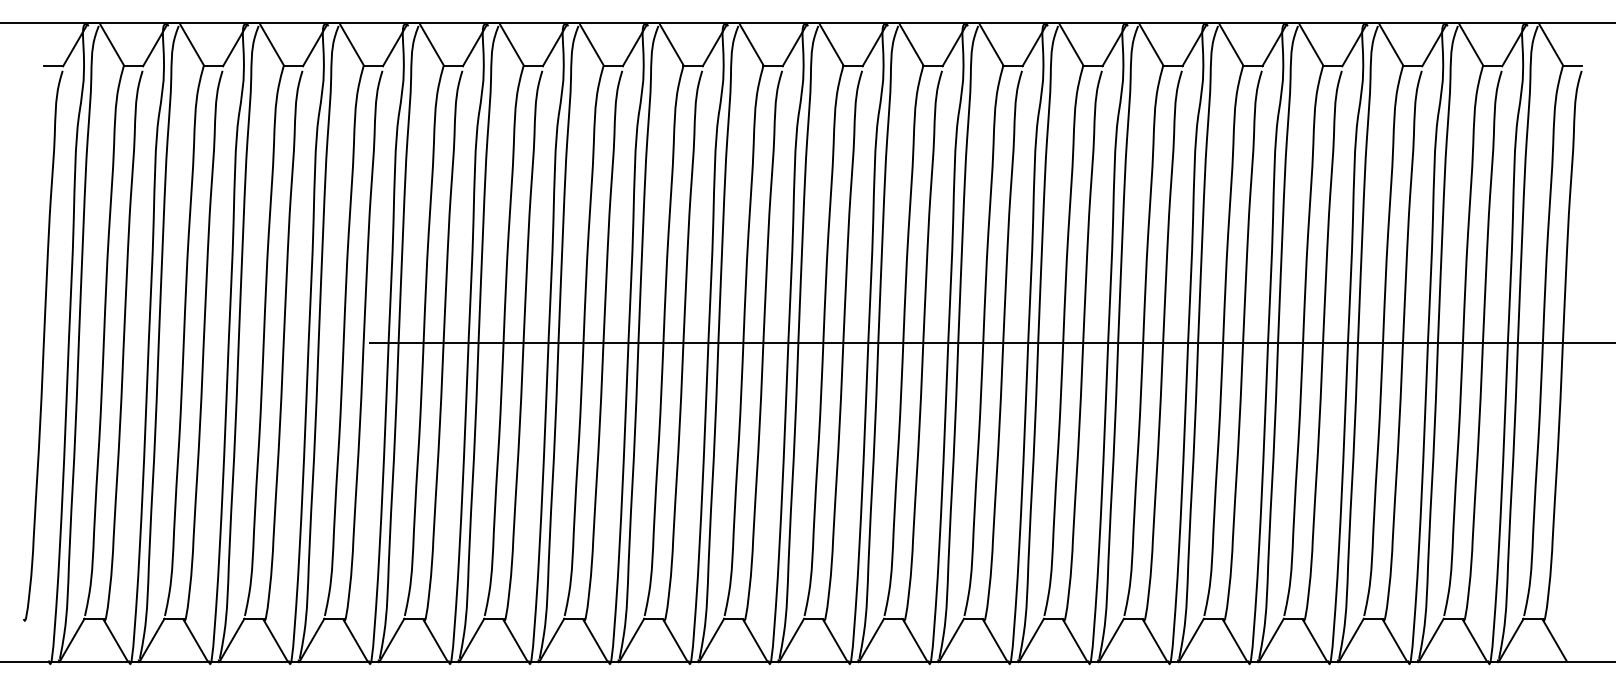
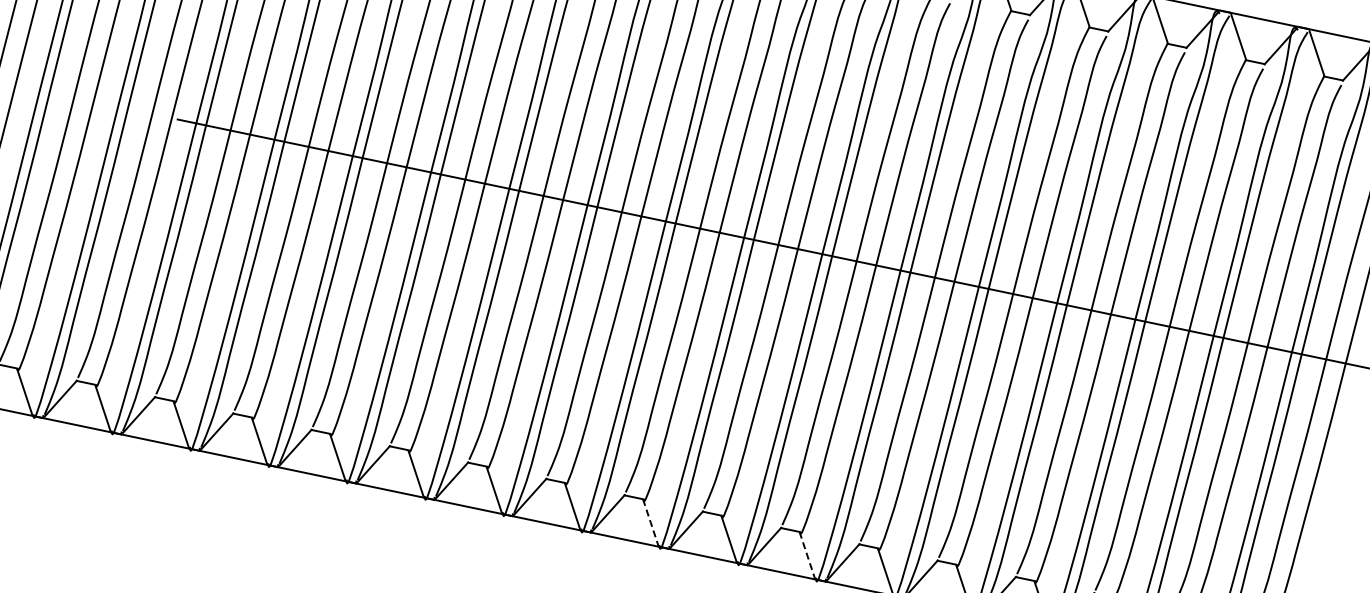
line: (914, 640) -> (650, 522), solid -> dashed
line: (1074, 640) -> (806, 555), solid -> dashed

